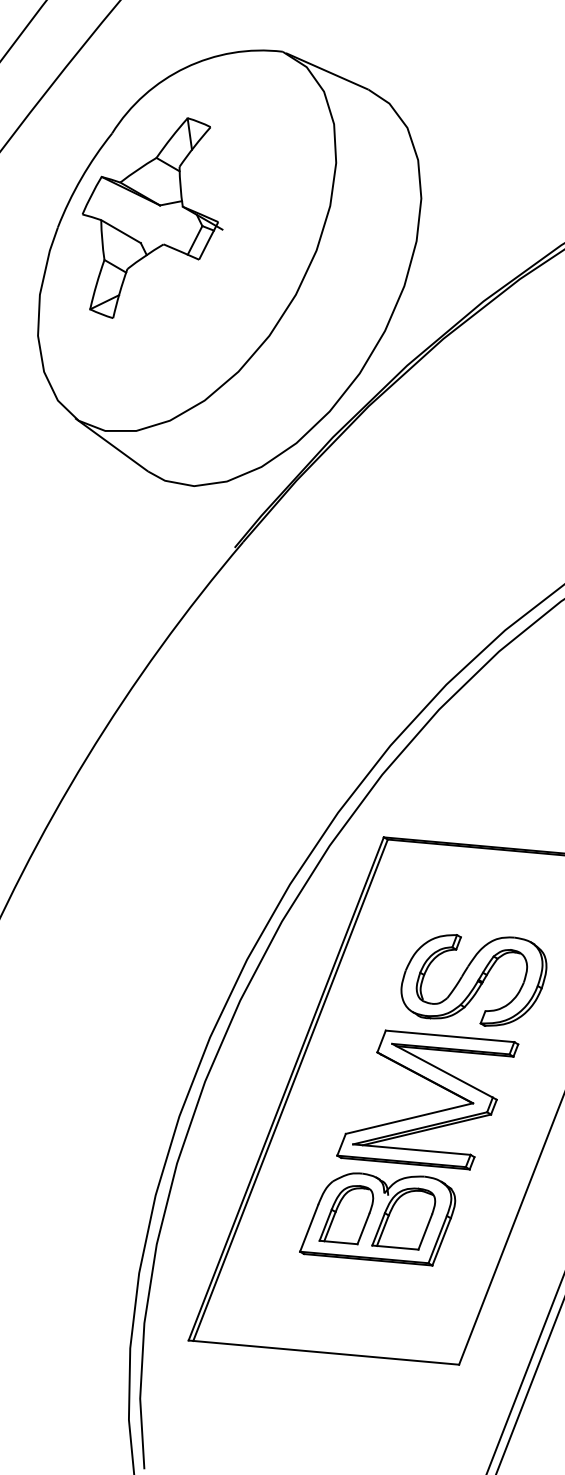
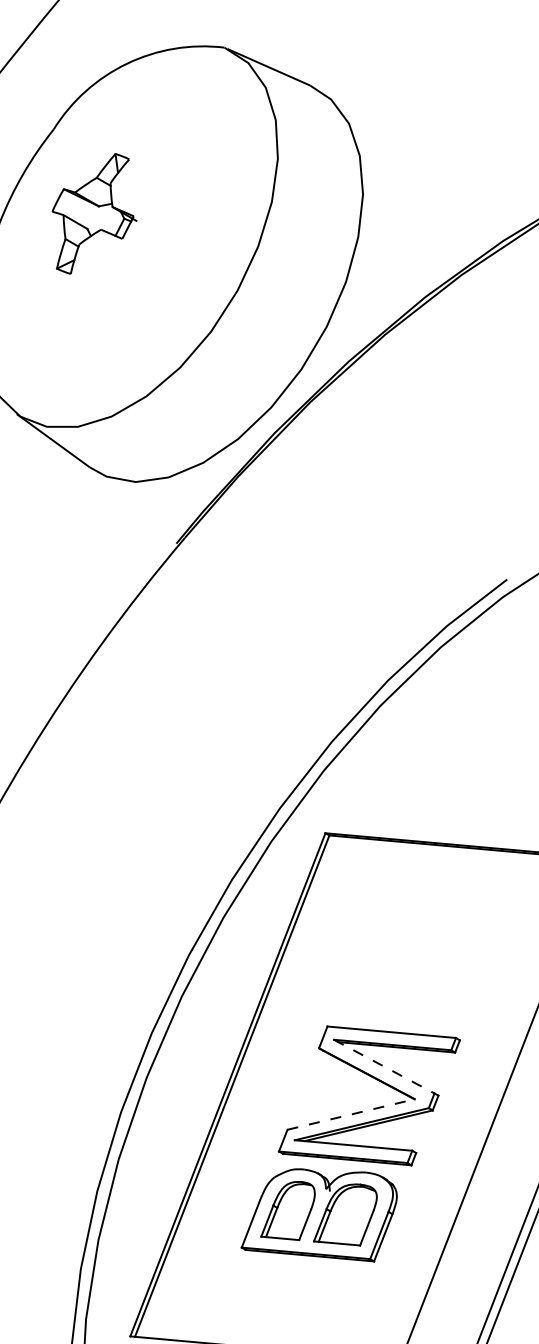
part: (152, 217) -> (94, 213), size x0.6
part: (473, 980) -> (415, 976), removed
line: (442, 1070) -> (384, 1066), solid -> dashed
line: (409, 1118) -> (351, 1114), solid -> dashed

